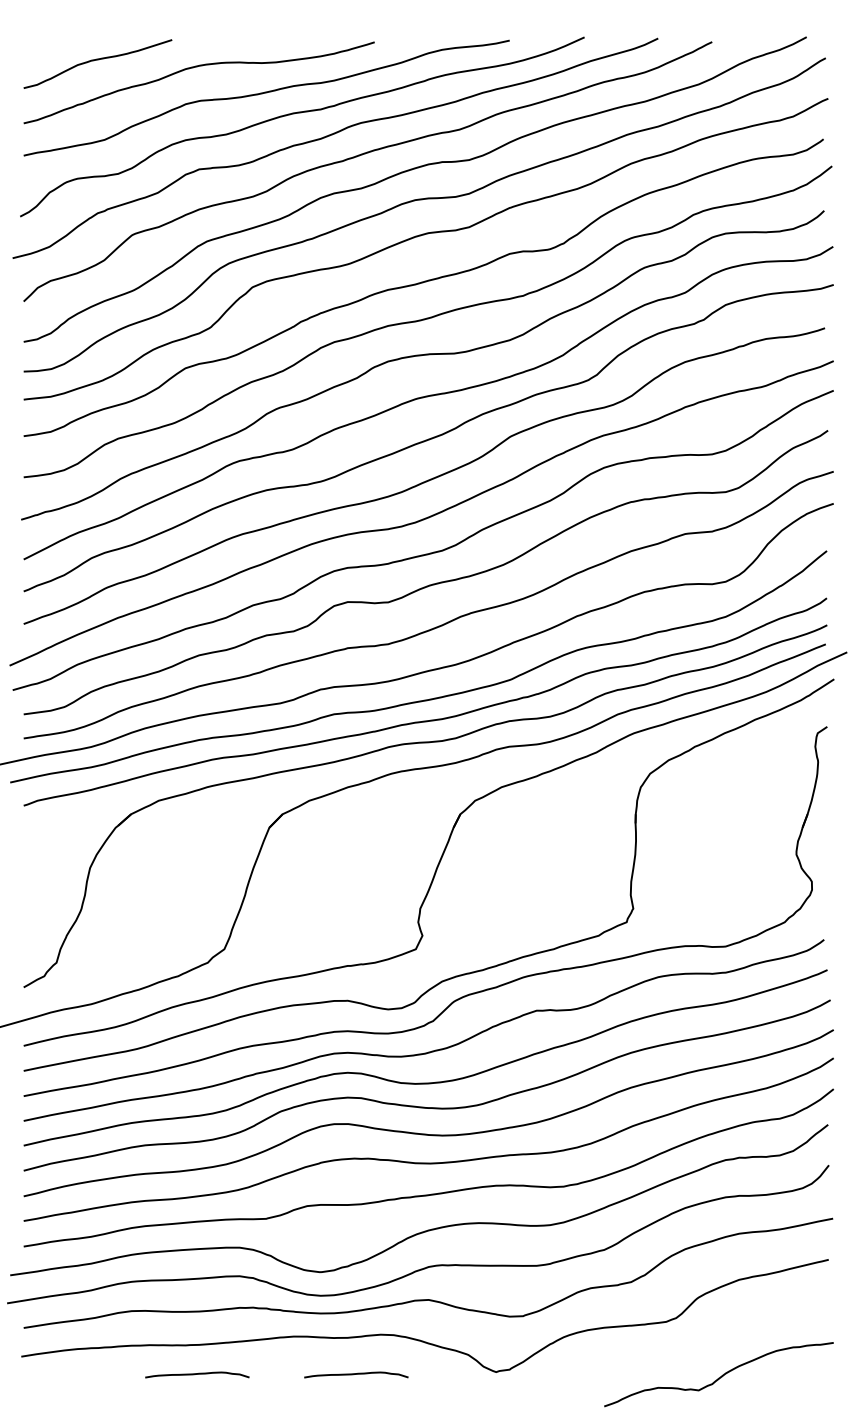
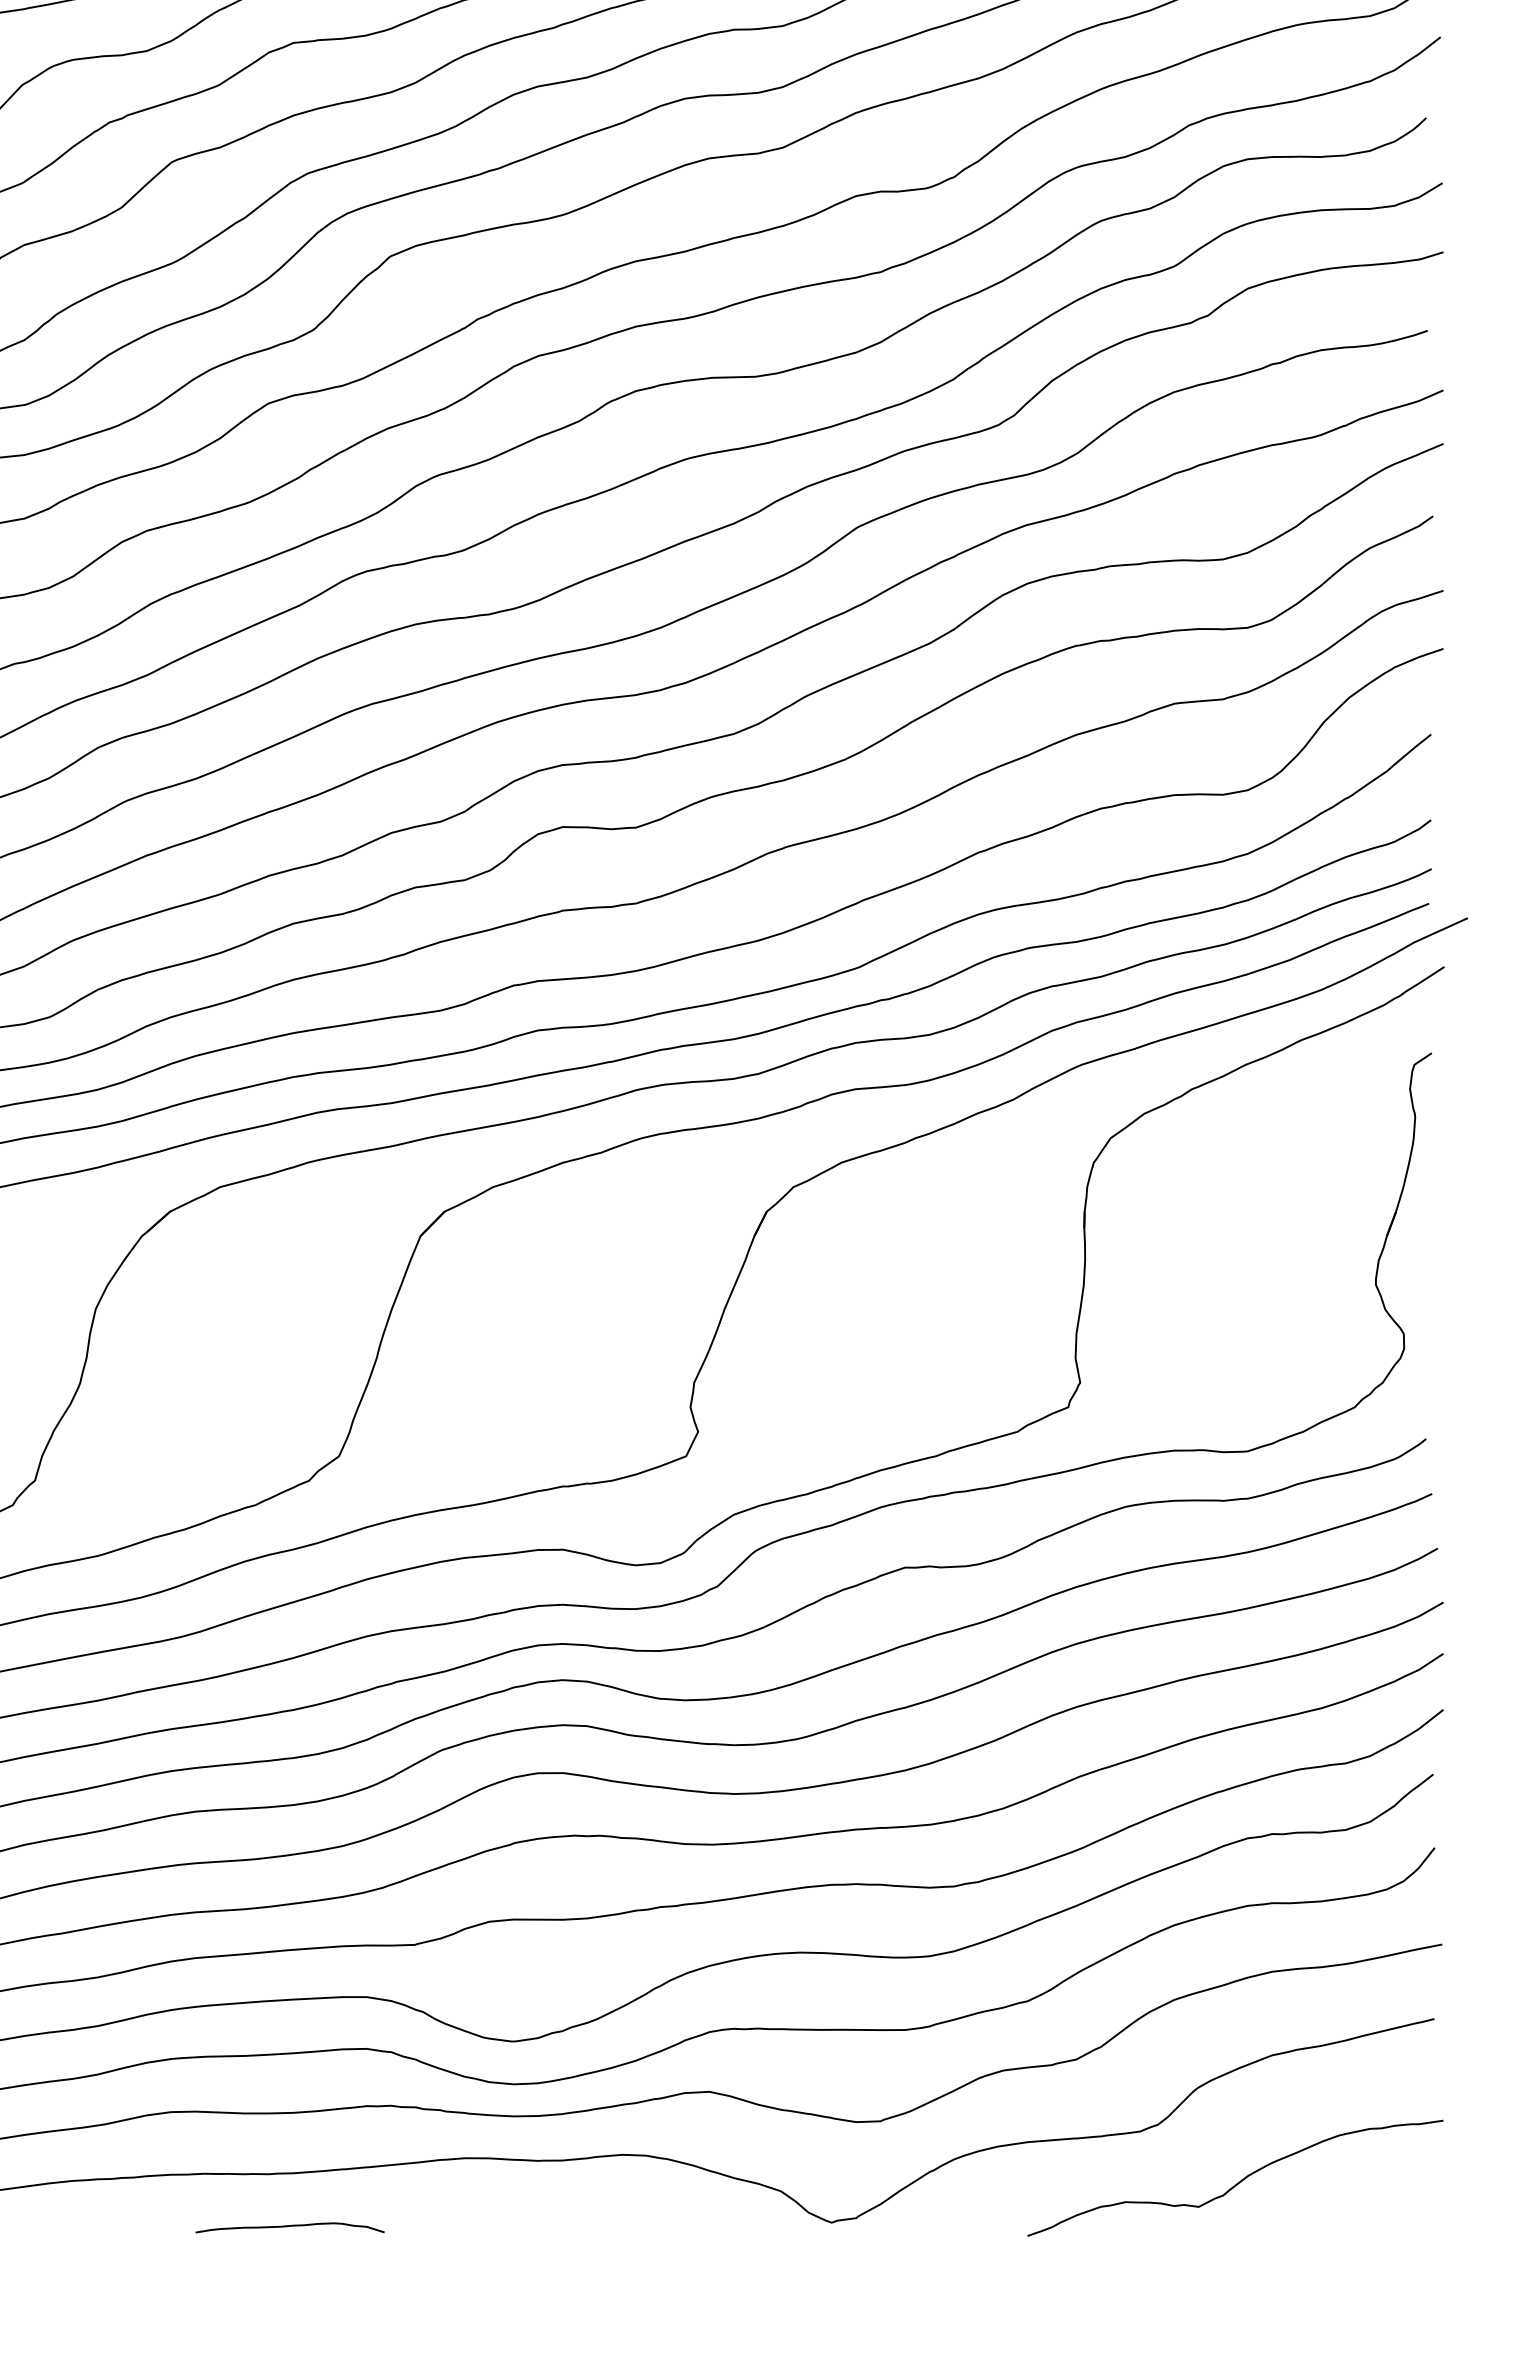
curve: (356, 1374) -> (578, 2226), removed
curve: (720, 1376) -> (1238, 2181), moved

